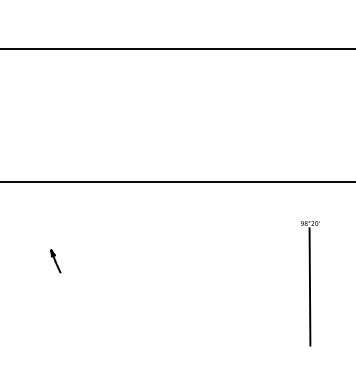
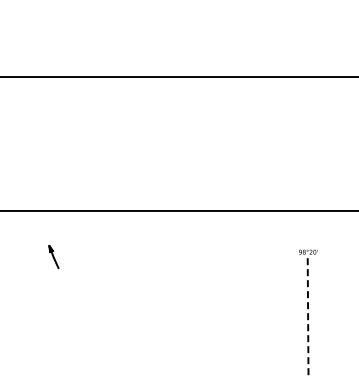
part: (55, 261) -> (53, 257), moved
line: (310, 286) -> (308, 315), solid -> dashed

